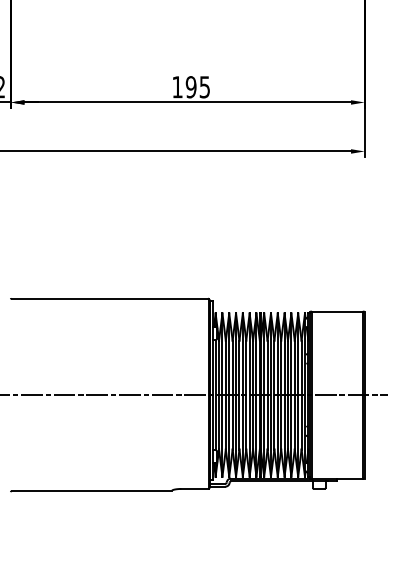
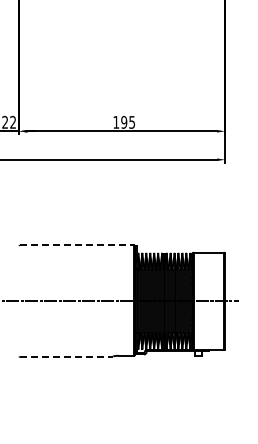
line: (110, 299) -> (77, 245), solid -> dashed
line: (91, 491) -> (66, 357), solid -> dashed

